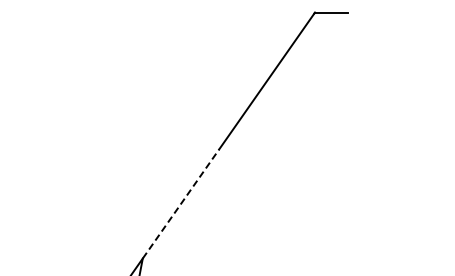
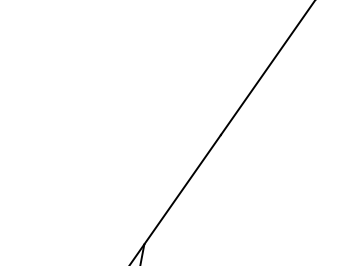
line: (181, 203) -> (183, 189), dashed -> solid

